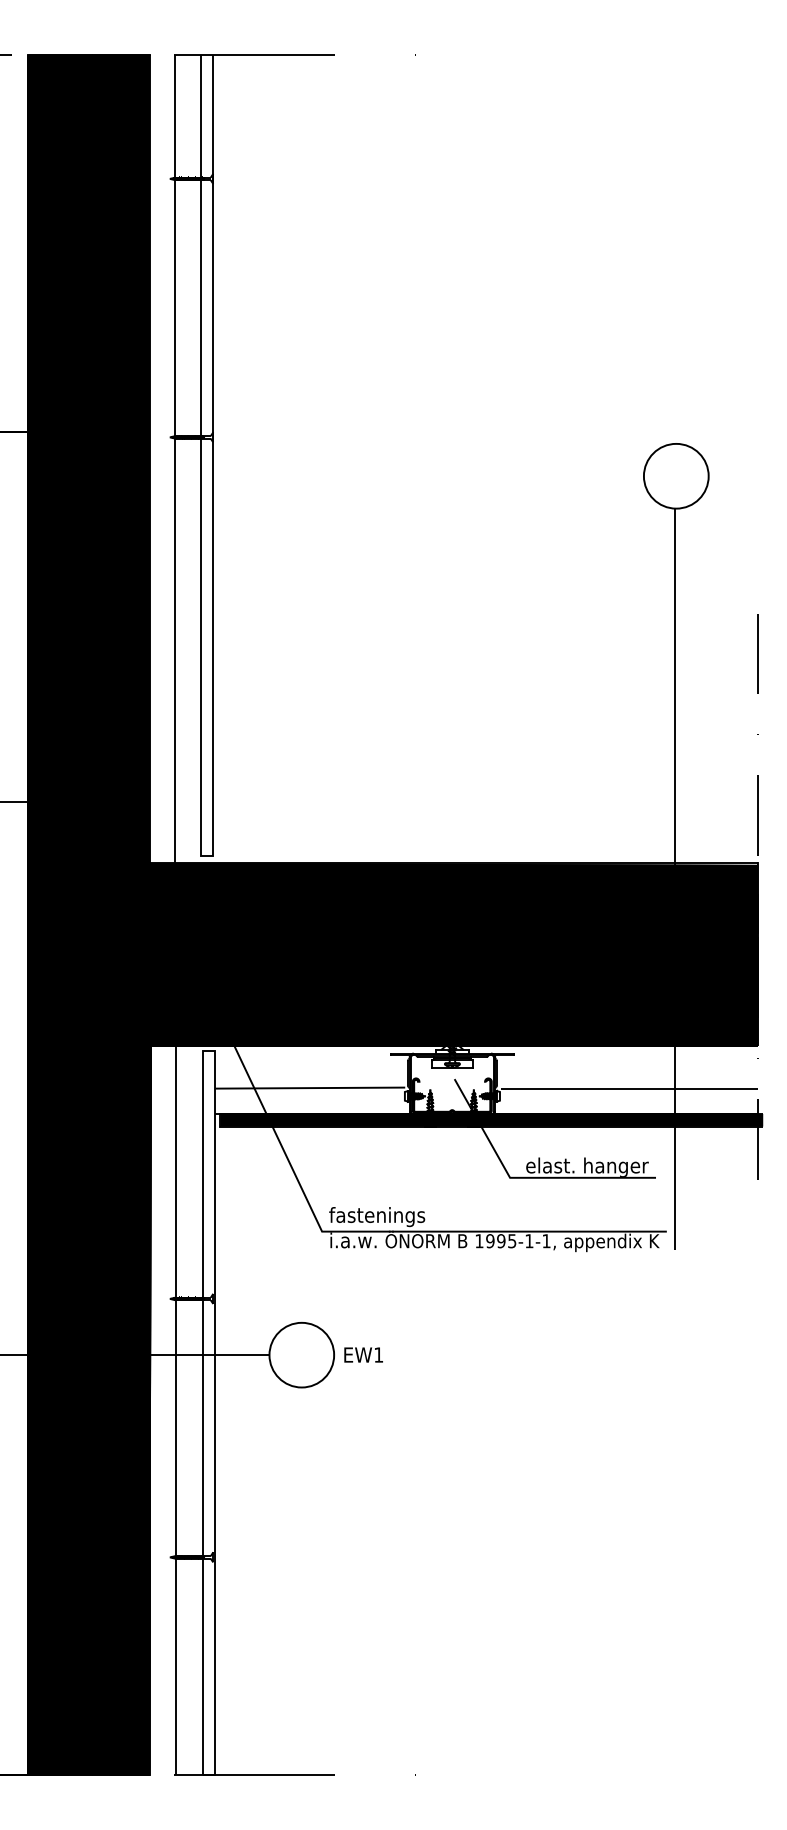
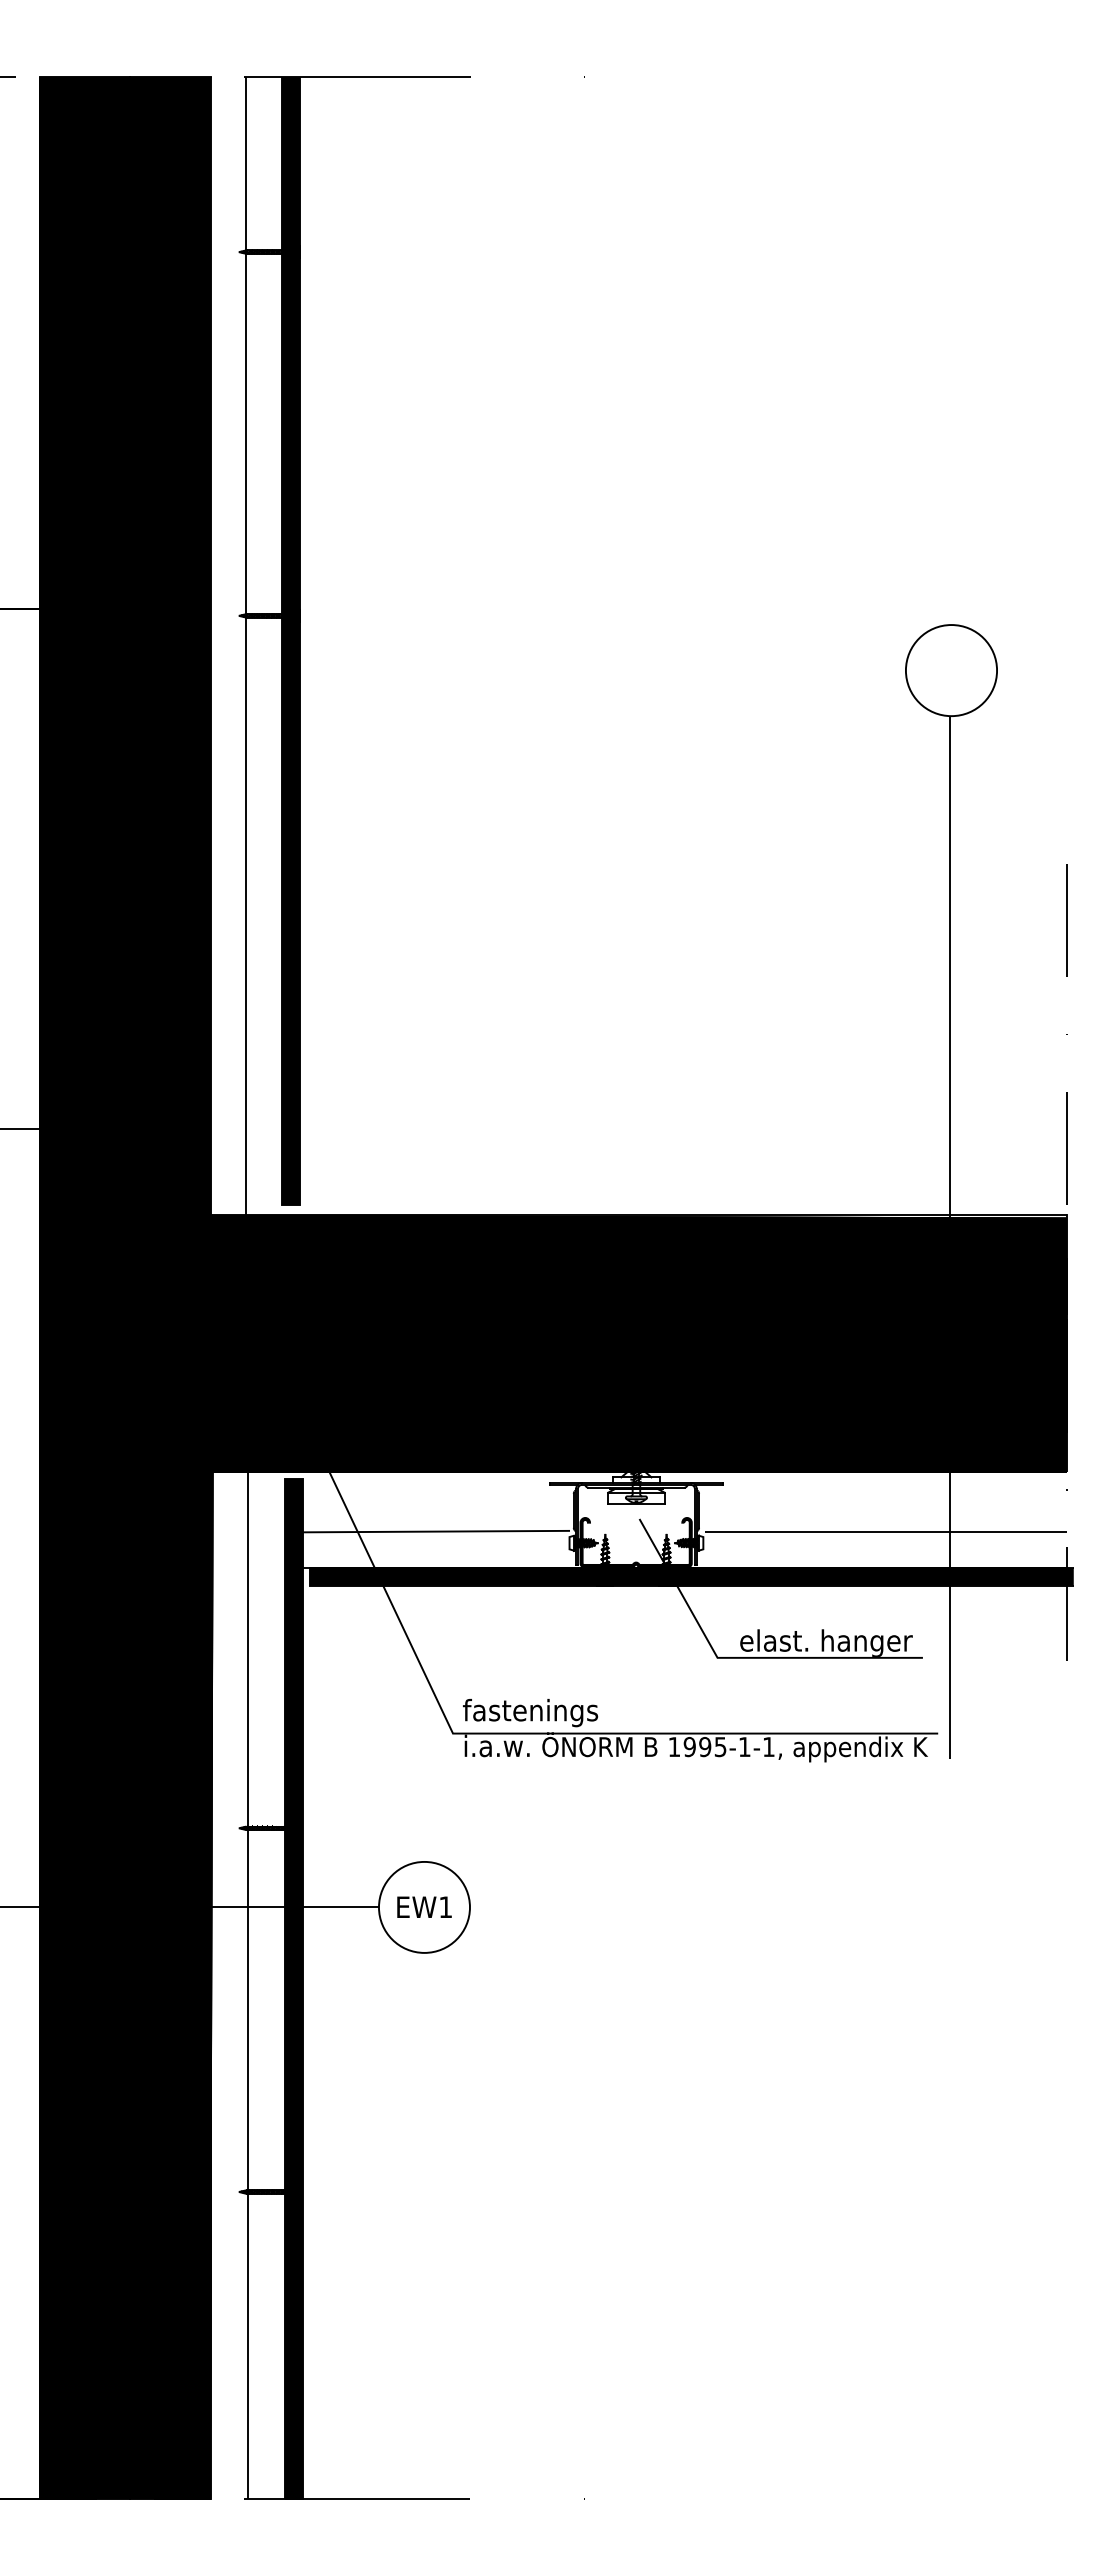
fill: (206, 454) -> (290, 640), added
text: (363, 1354) -> (424, 1906), moved
fill: (208, 1412) -> (293, 1988), added

